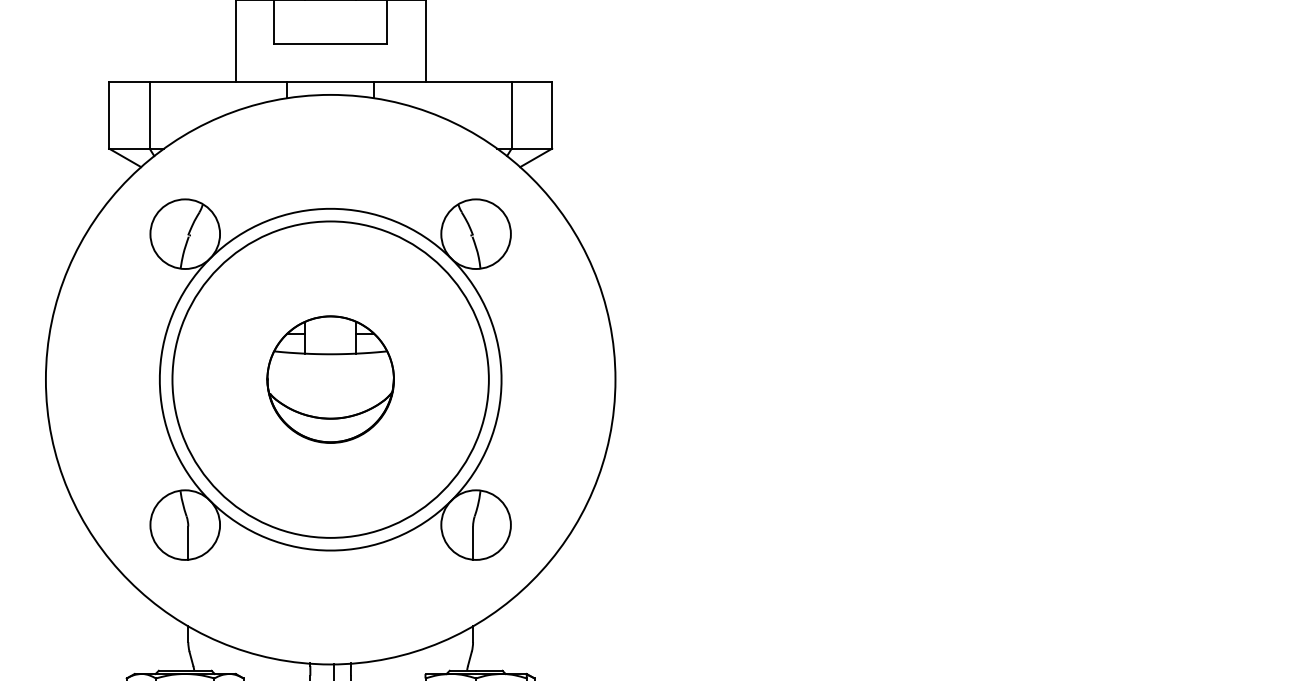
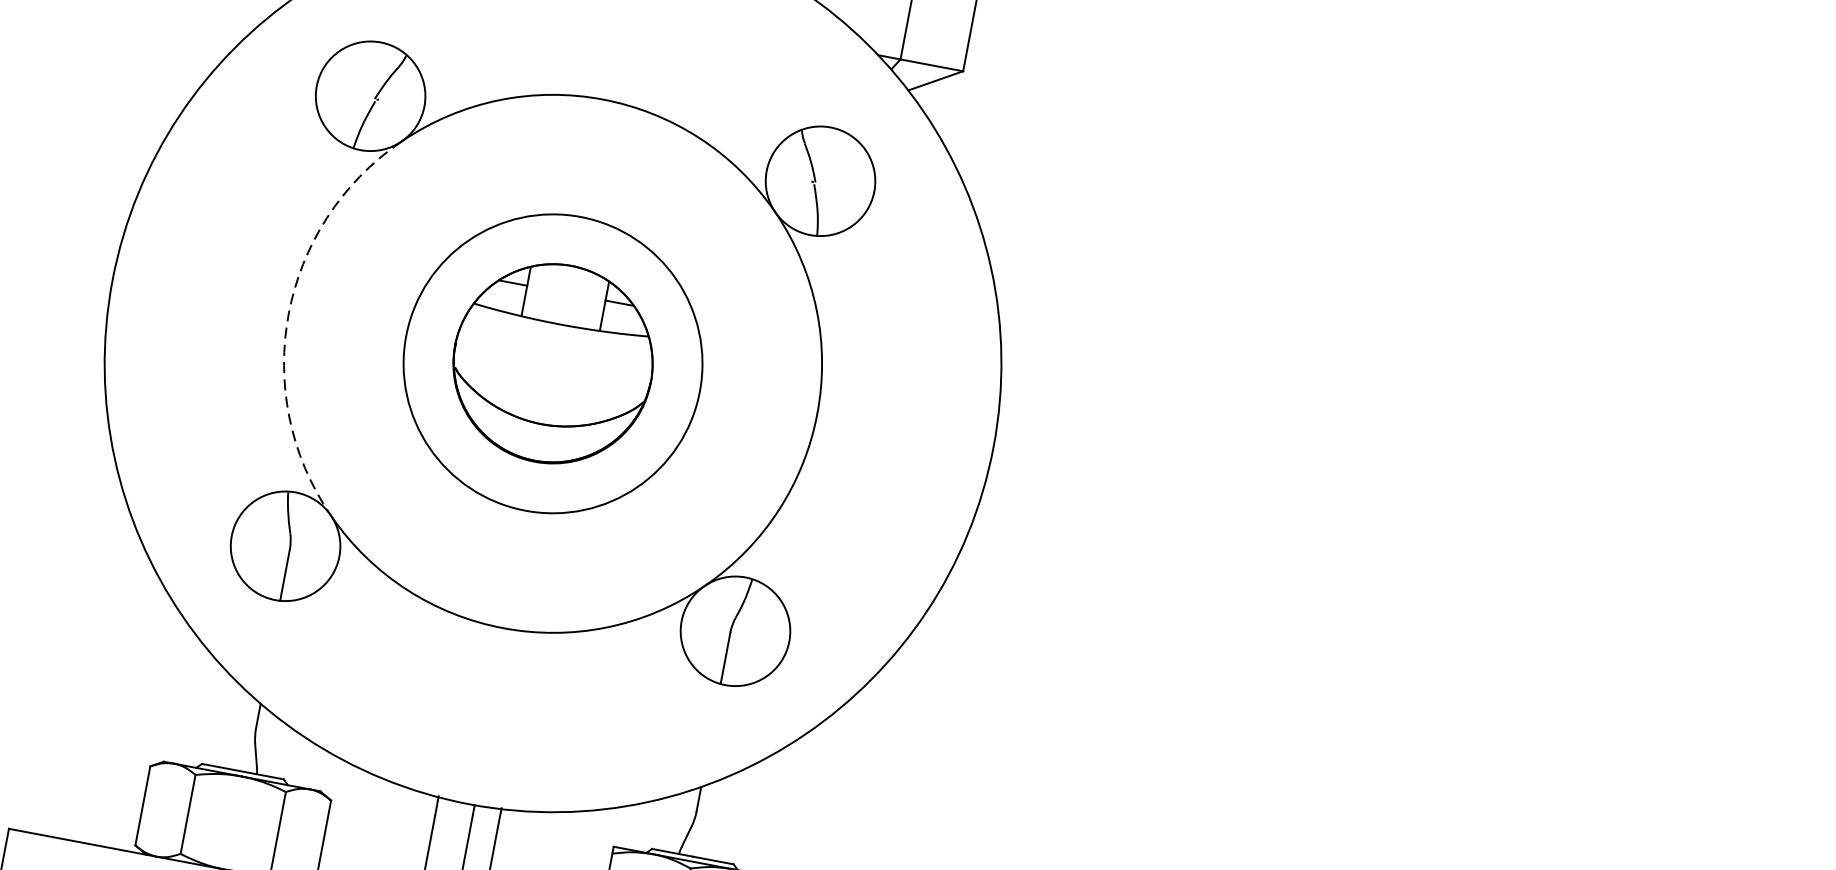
arc: (159, 379) -> (288, 313), solid -> dashed
circle: (330, 379) -> (552, 363), size x0.6

